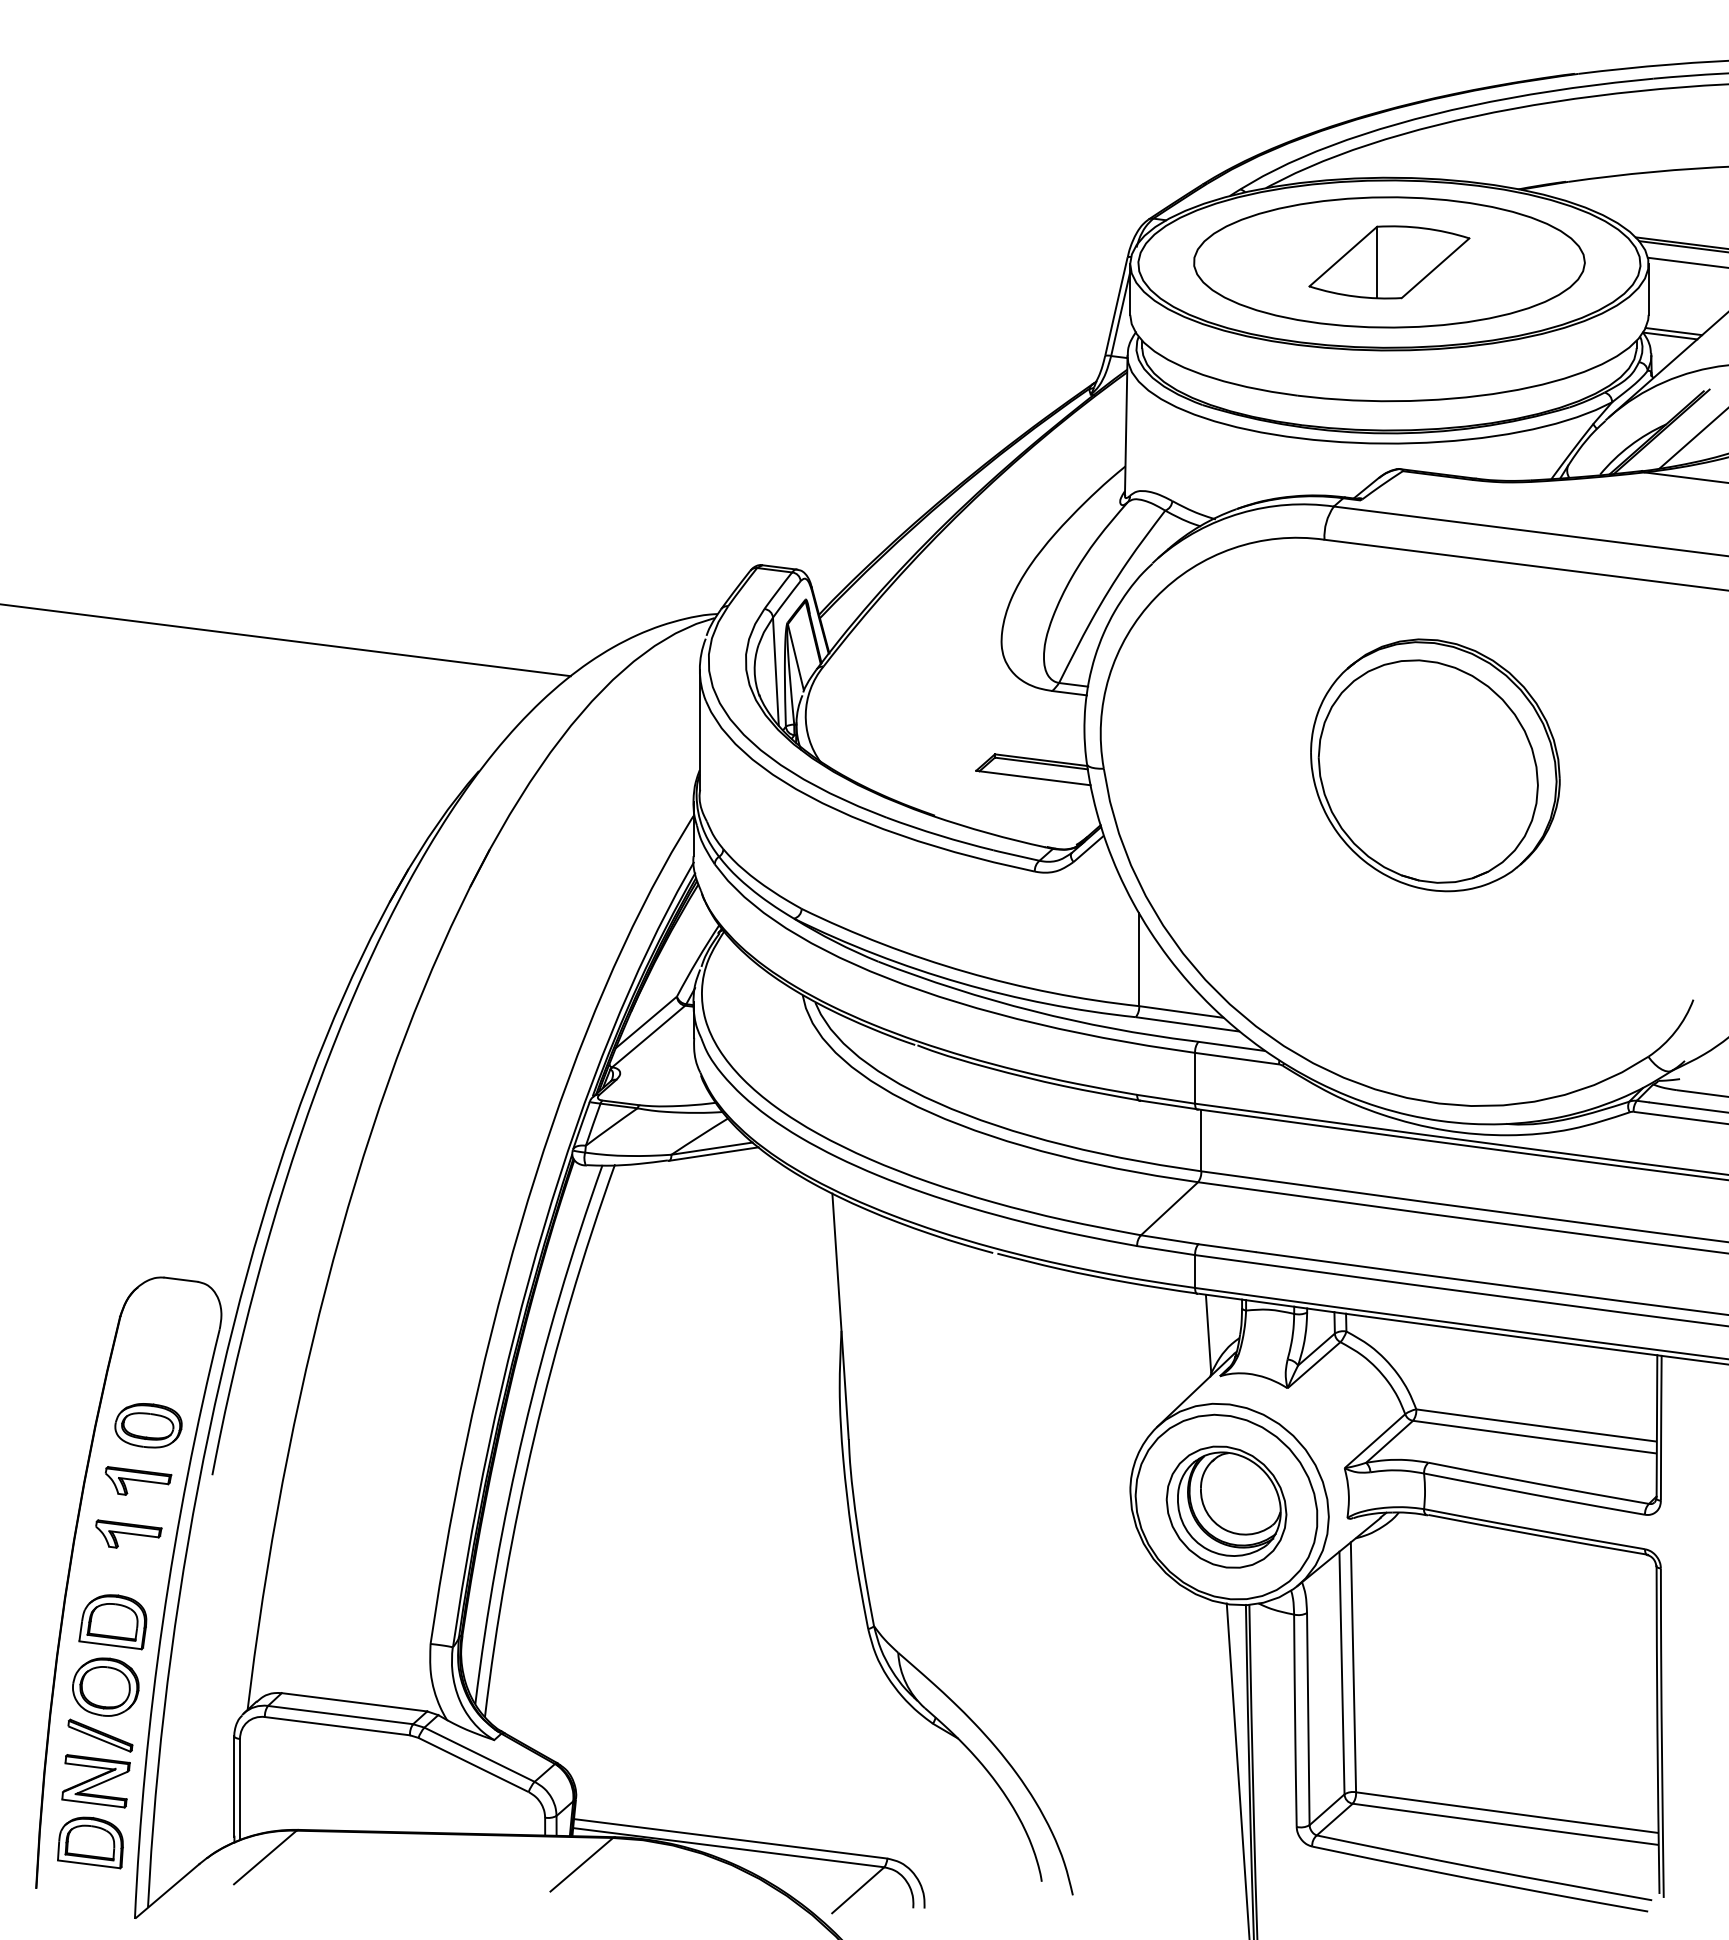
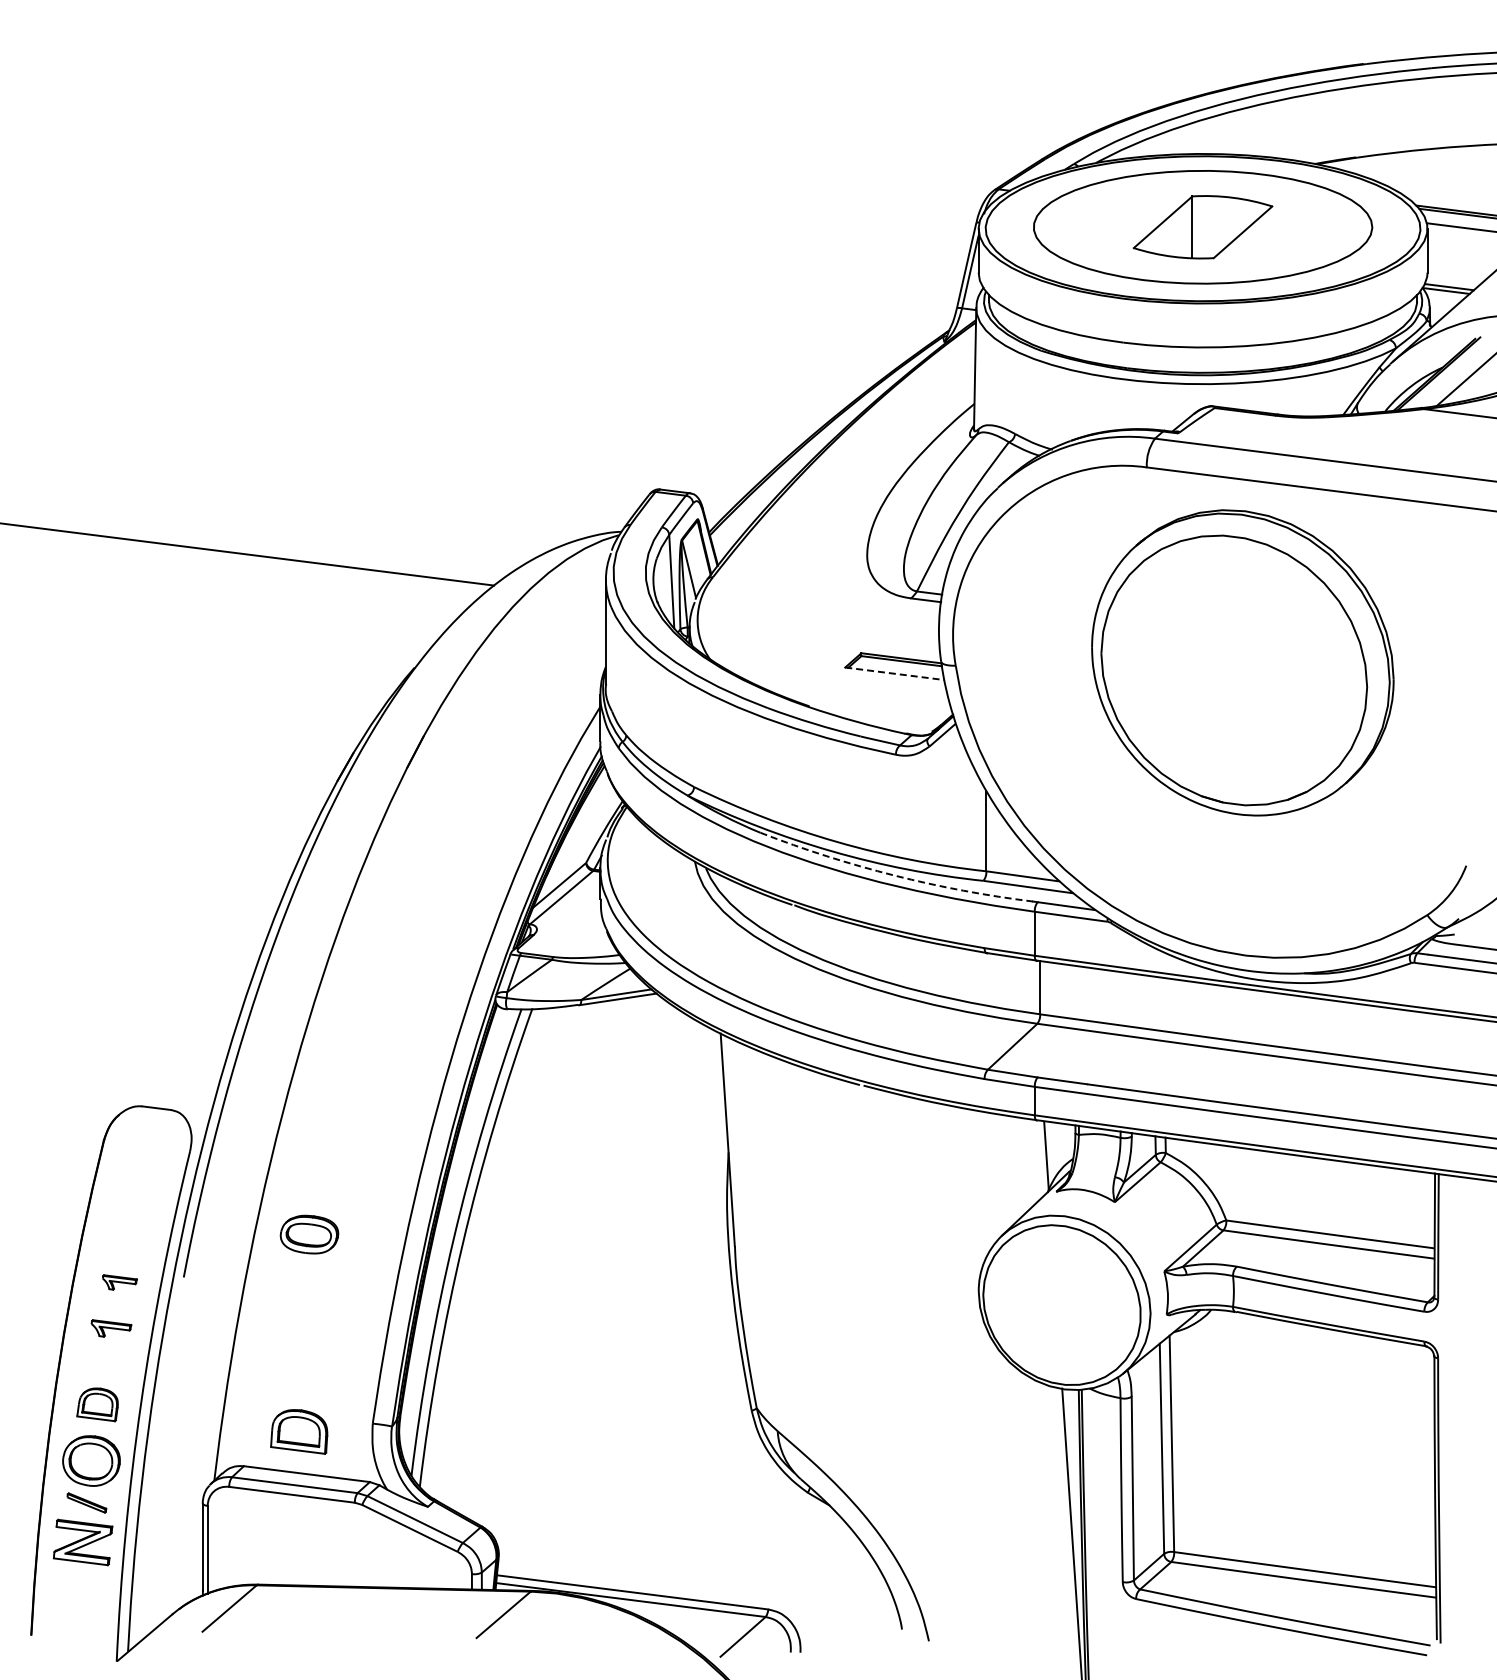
part: (1434, 765) -> (1242, 662), size x1.4
line: (1033, 777) -> (894, 673), solid -> dashed
arc: (1033, 1010) -> (894, 875), solid -> dashed
part: (148, 1425) -> (309, 1234), moved
part: (138, 1480) -> (119, 1282), size x0.6
part: (1225, 1506) -> (1061, 1304), removed
part: (128, 1534) -> (111, 1328), size x0.7
part: (112, 1621) -> (97, 1404), size x0.7
part: (100, 1735) -> (86, 1502), size x0.7
part: (90, 1842) -> (299, 1431), moved

